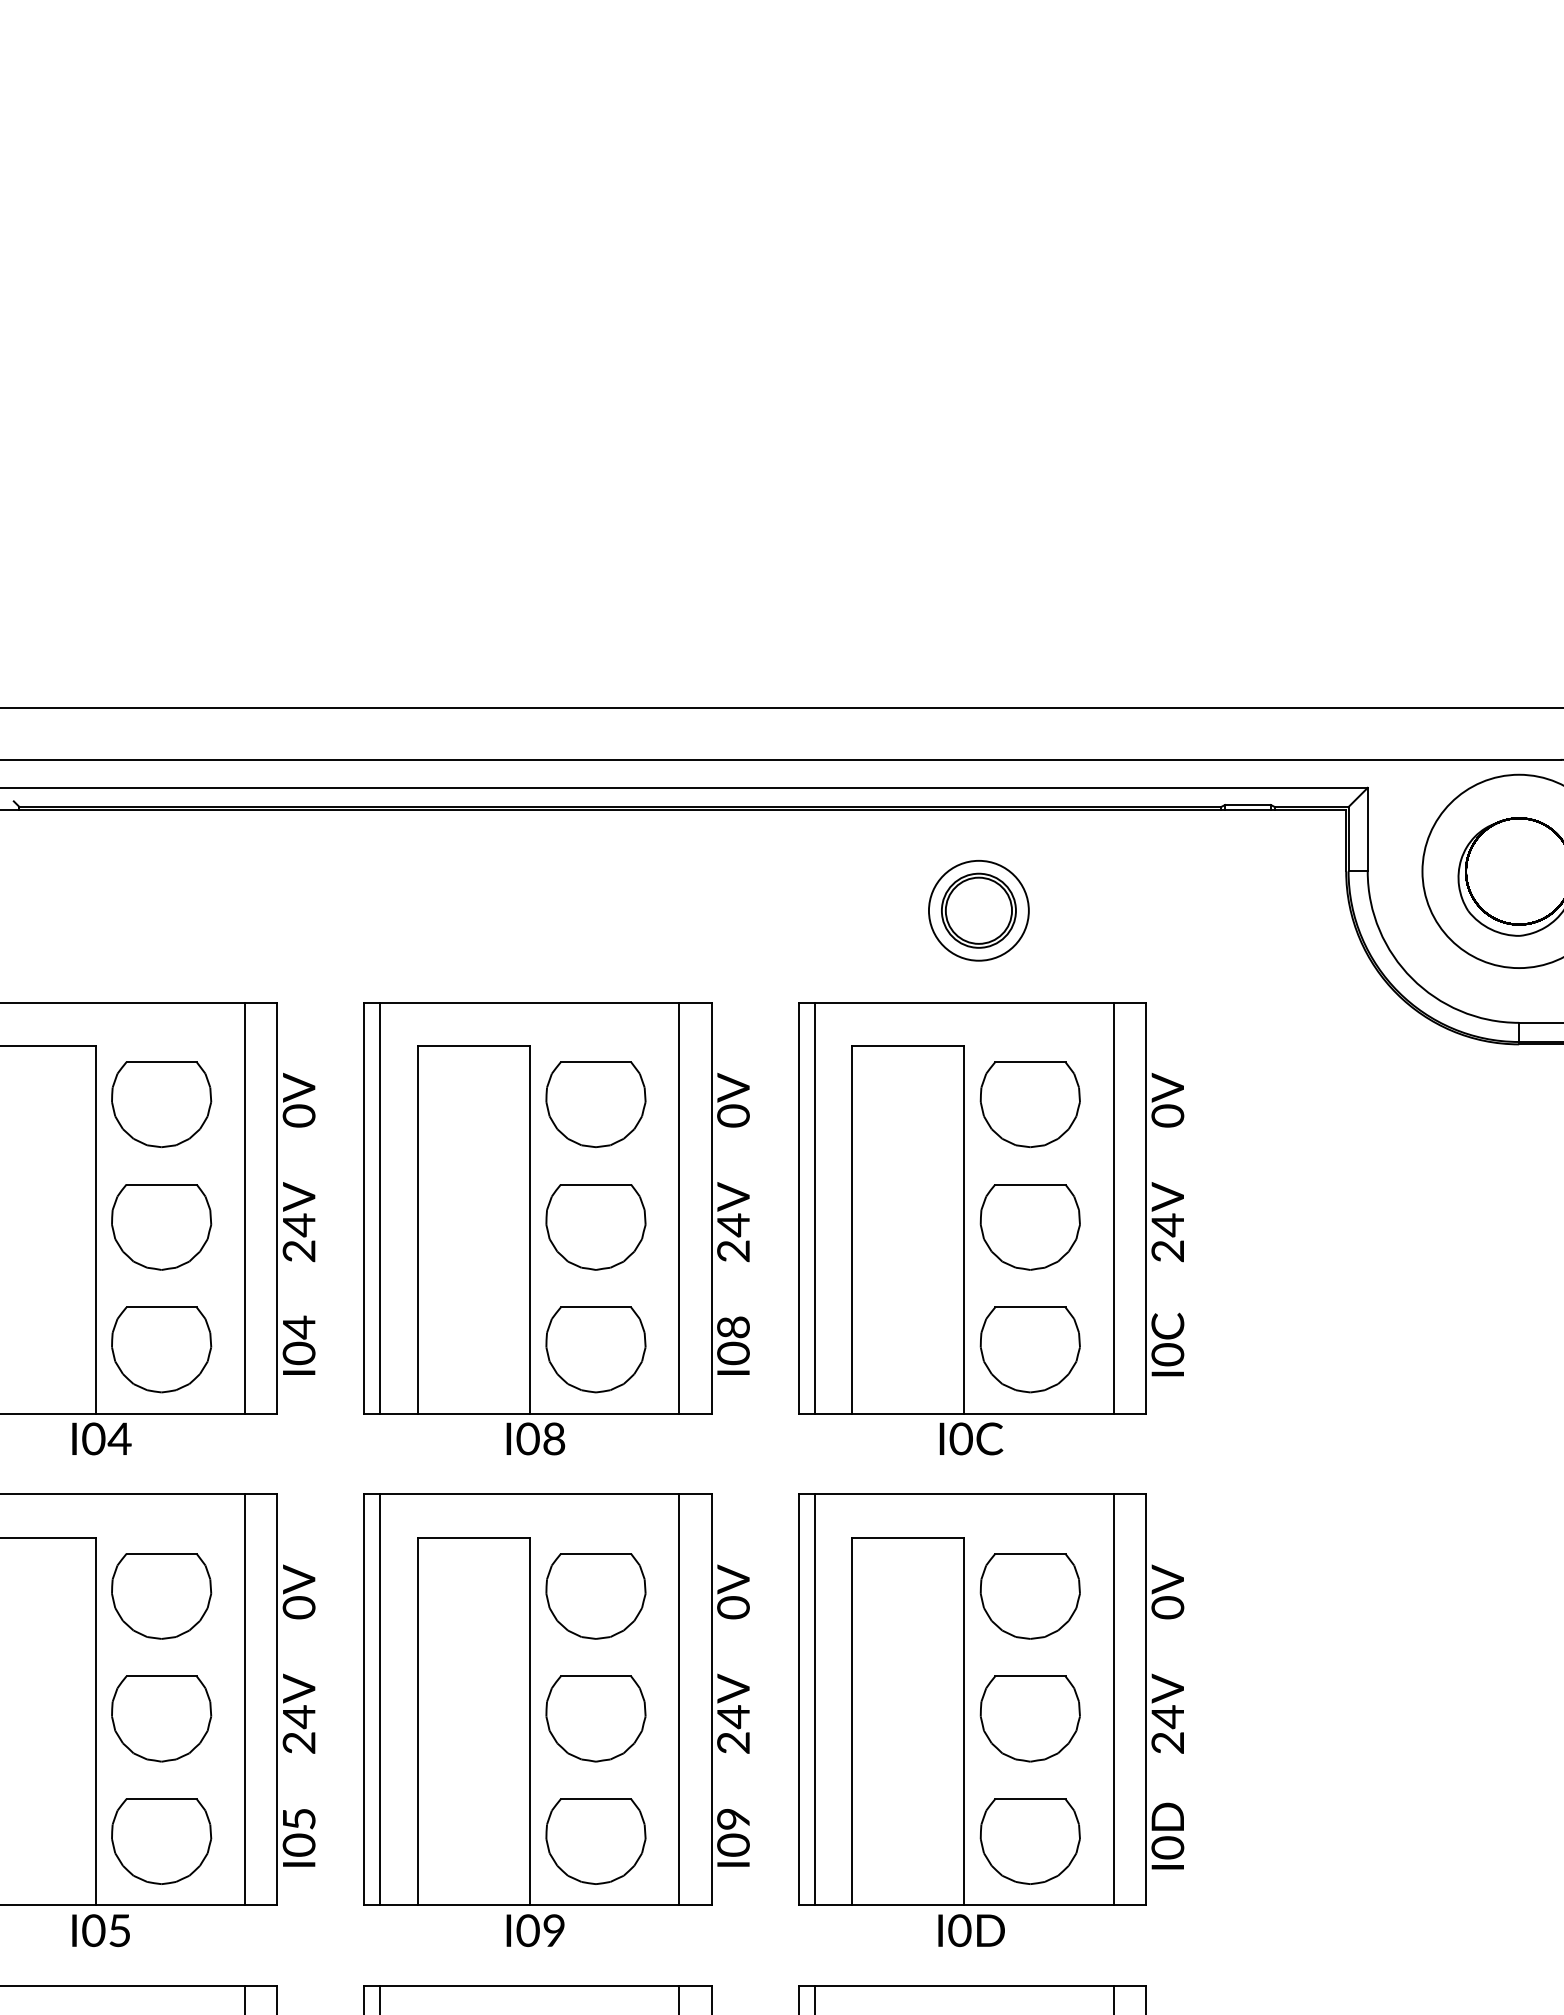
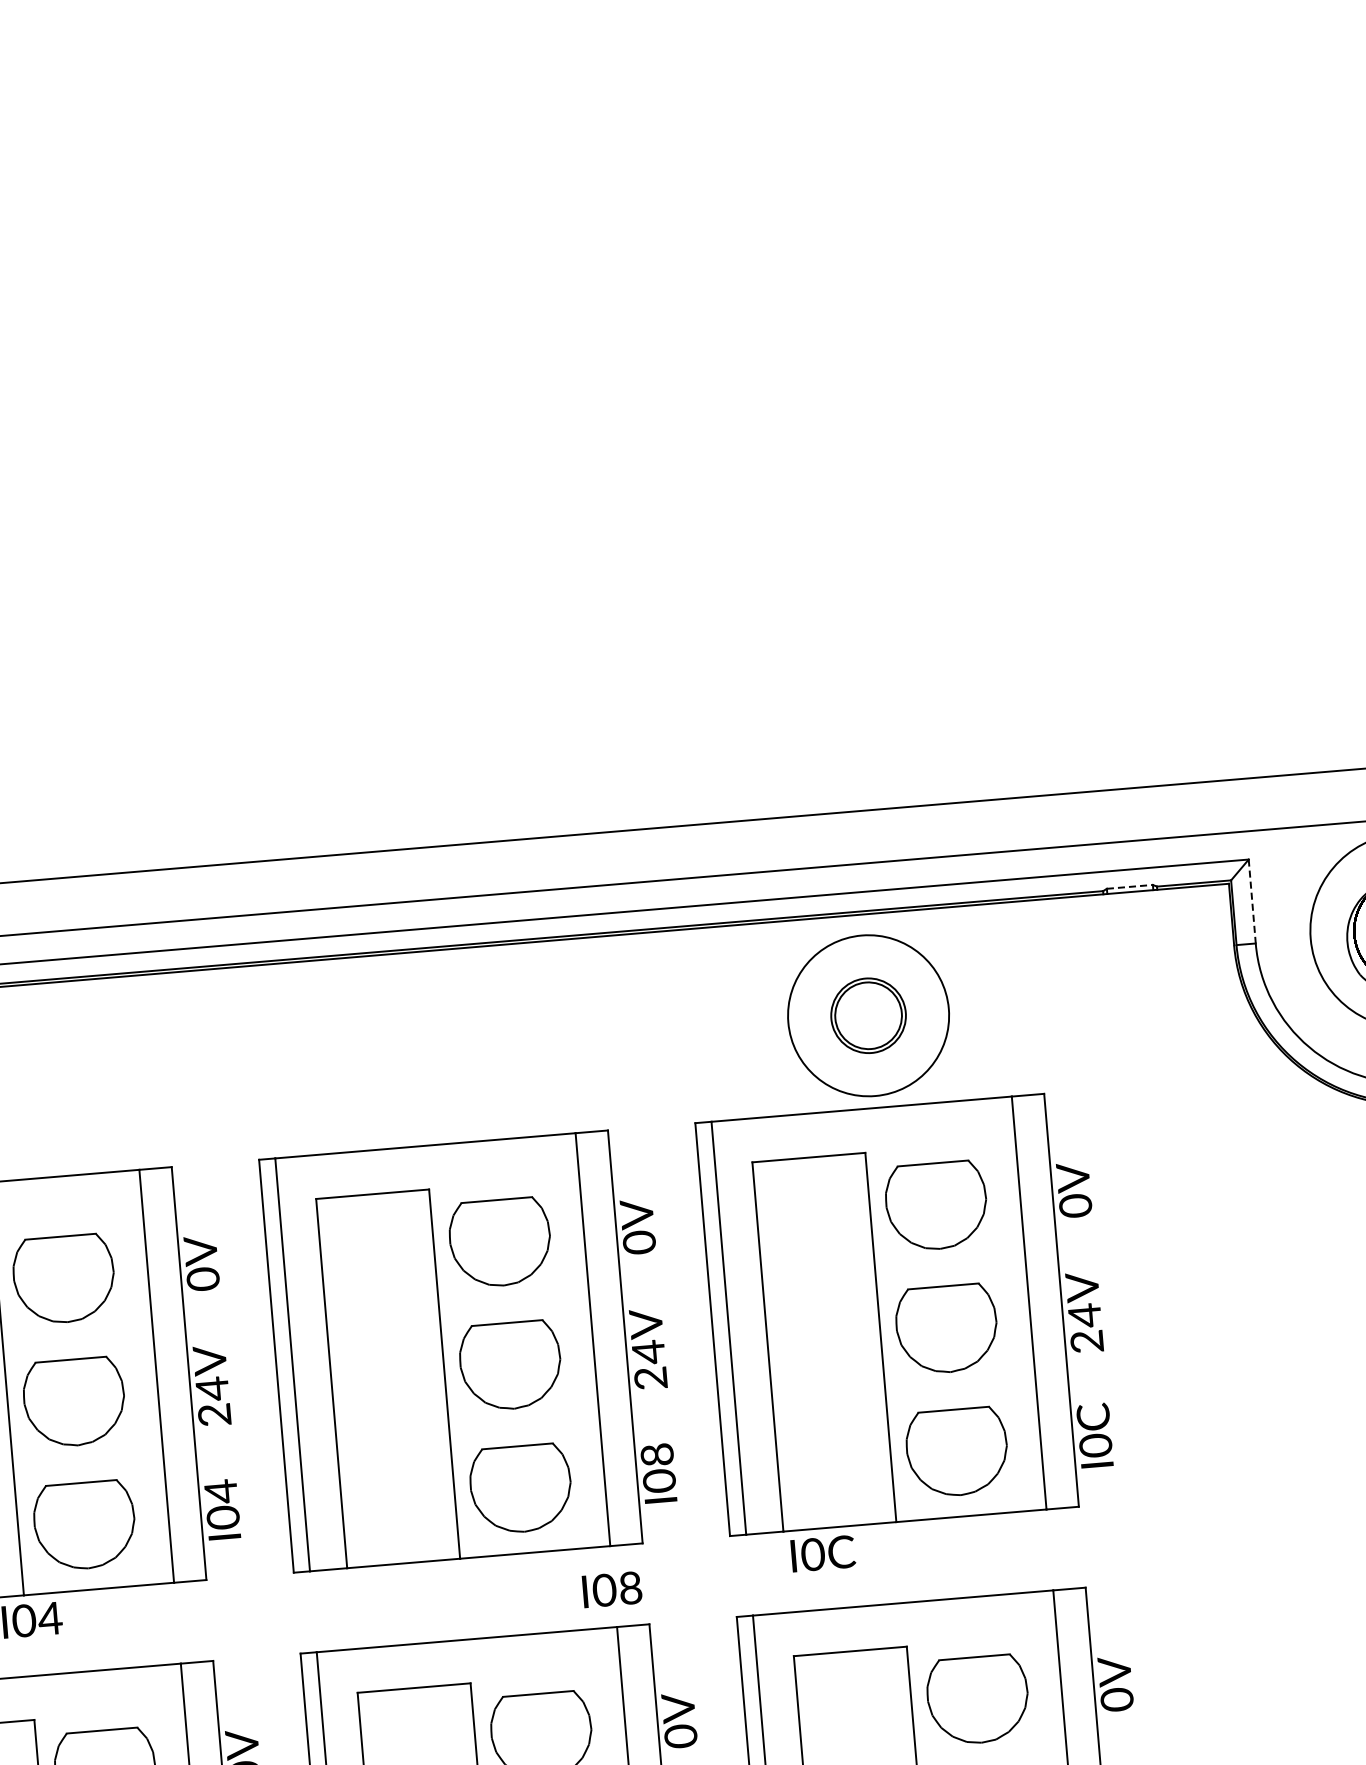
line: (1247, 805) -> (1129, 887), solid -> dashed
line: (1367, 829) -> (1251, 901), solid -> dashed
circle: (978, 910) -> (868, 1015), size x1.6
text: (535, 1438) -> (611, 1589), moved
text: (971, 1438) -> (823, 1553), moved

